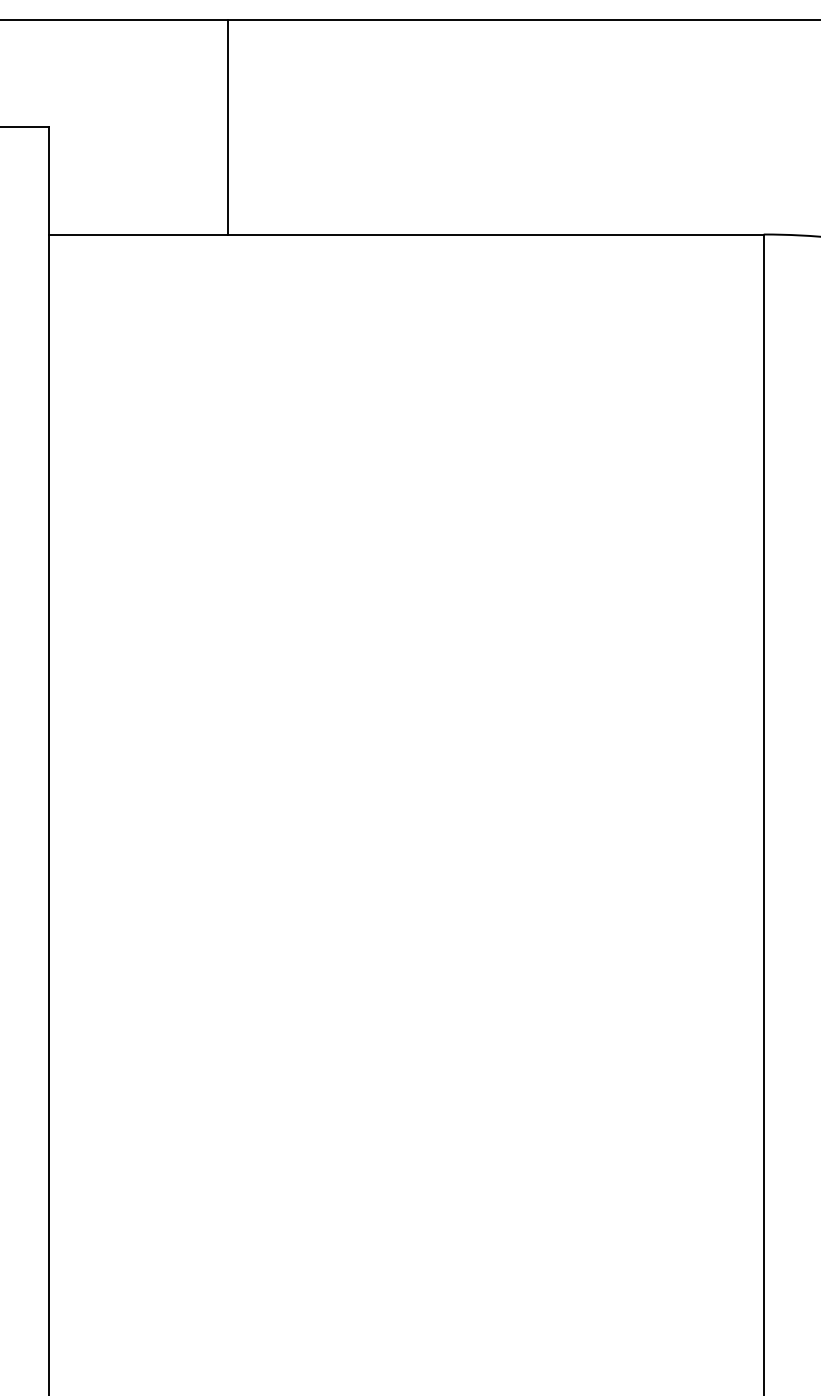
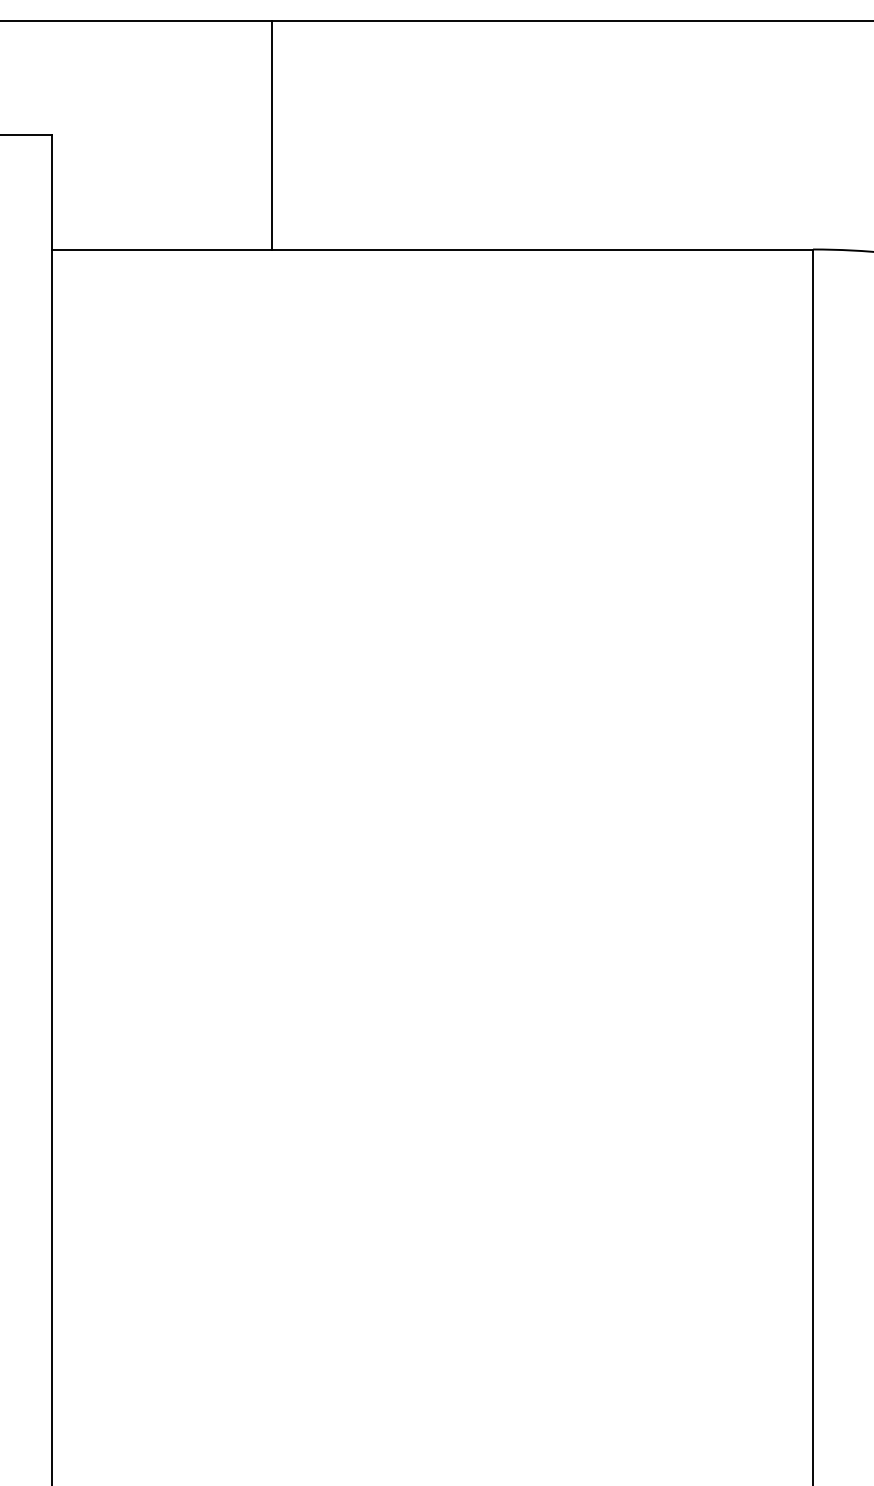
line: (227, 127) -> (272, 135), moved

